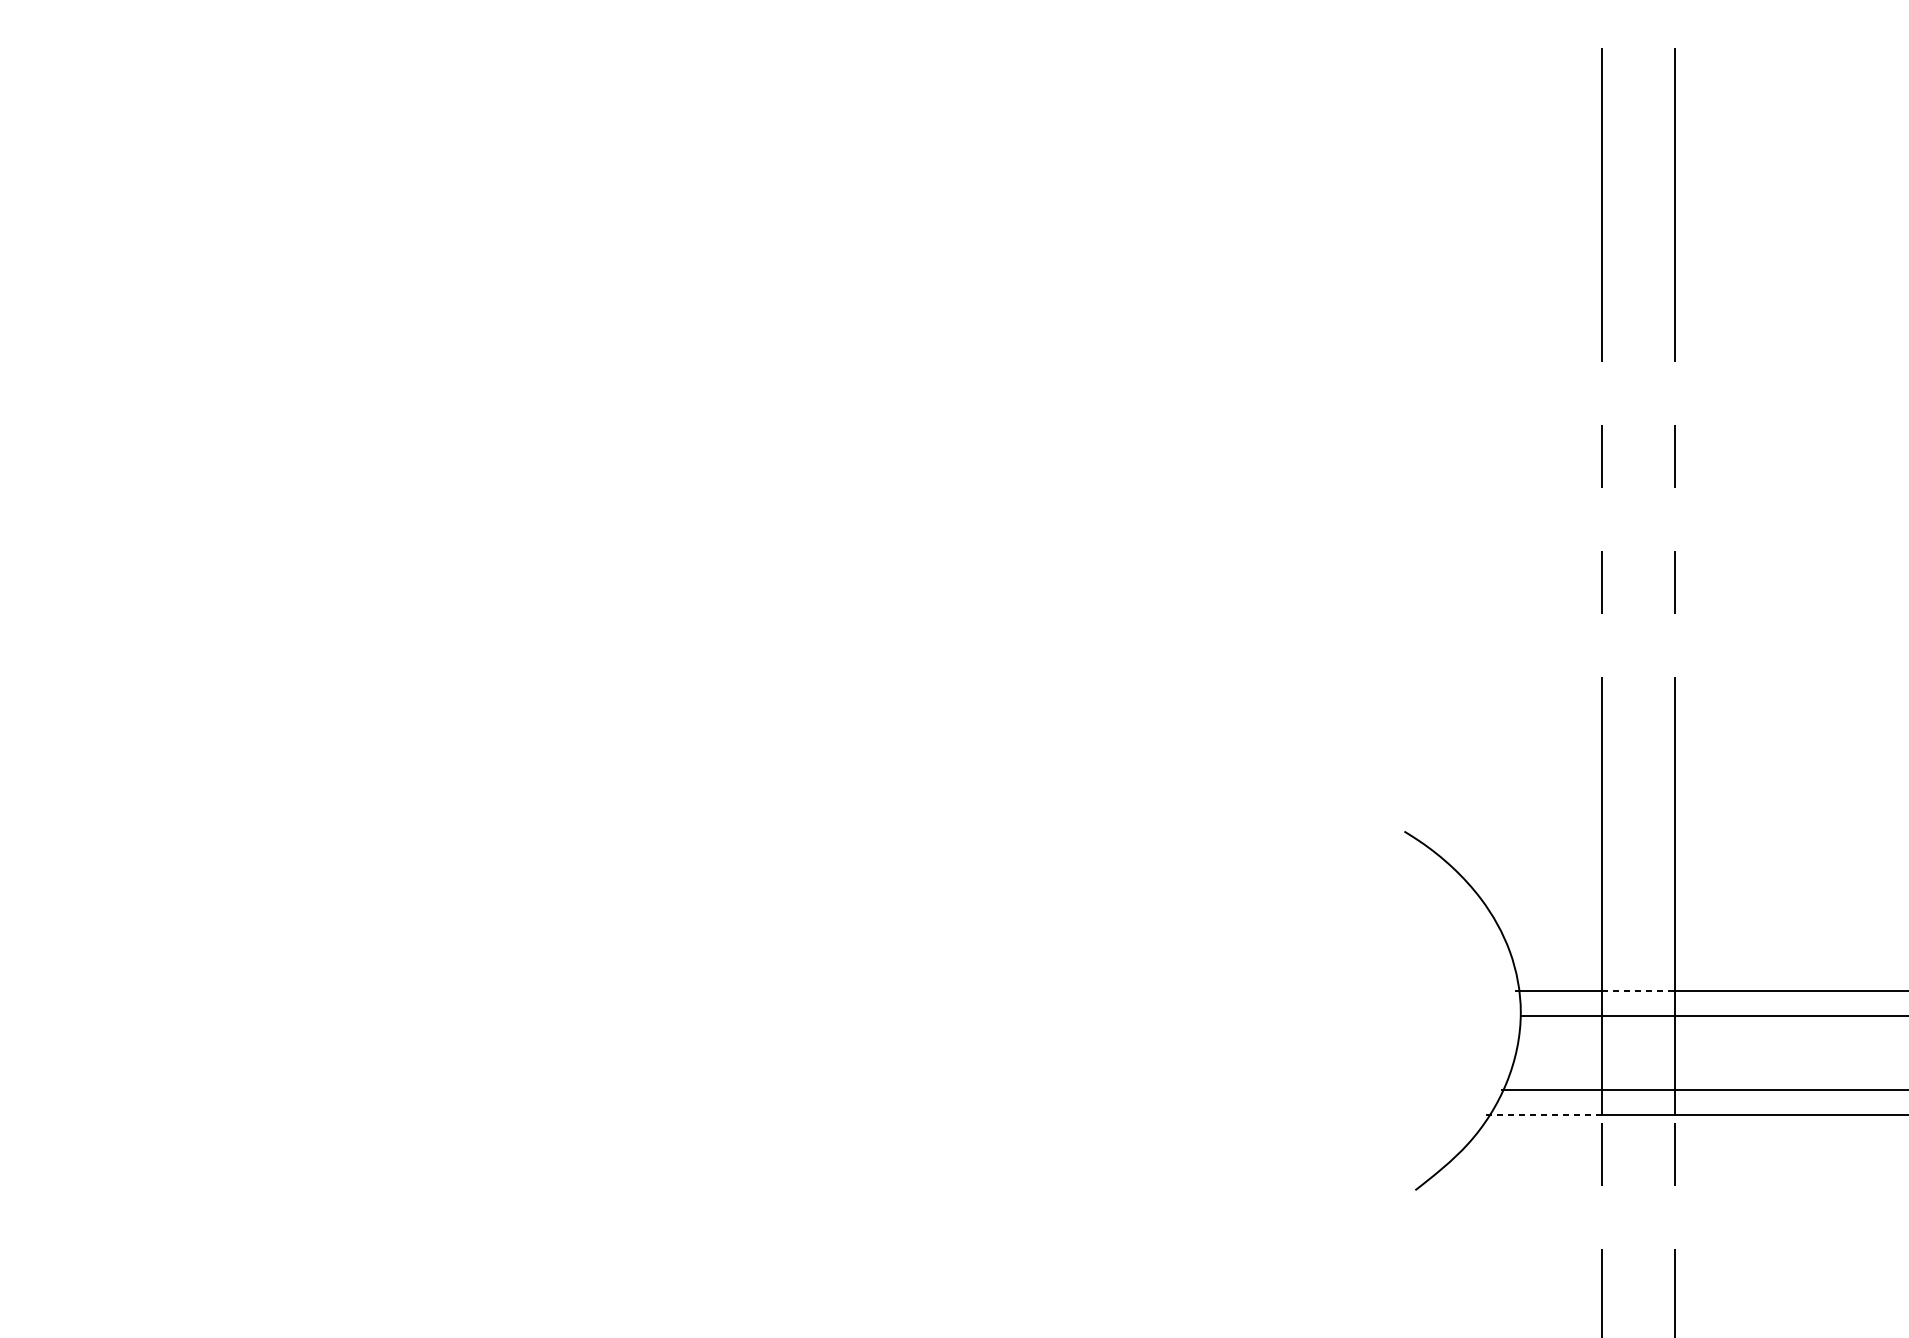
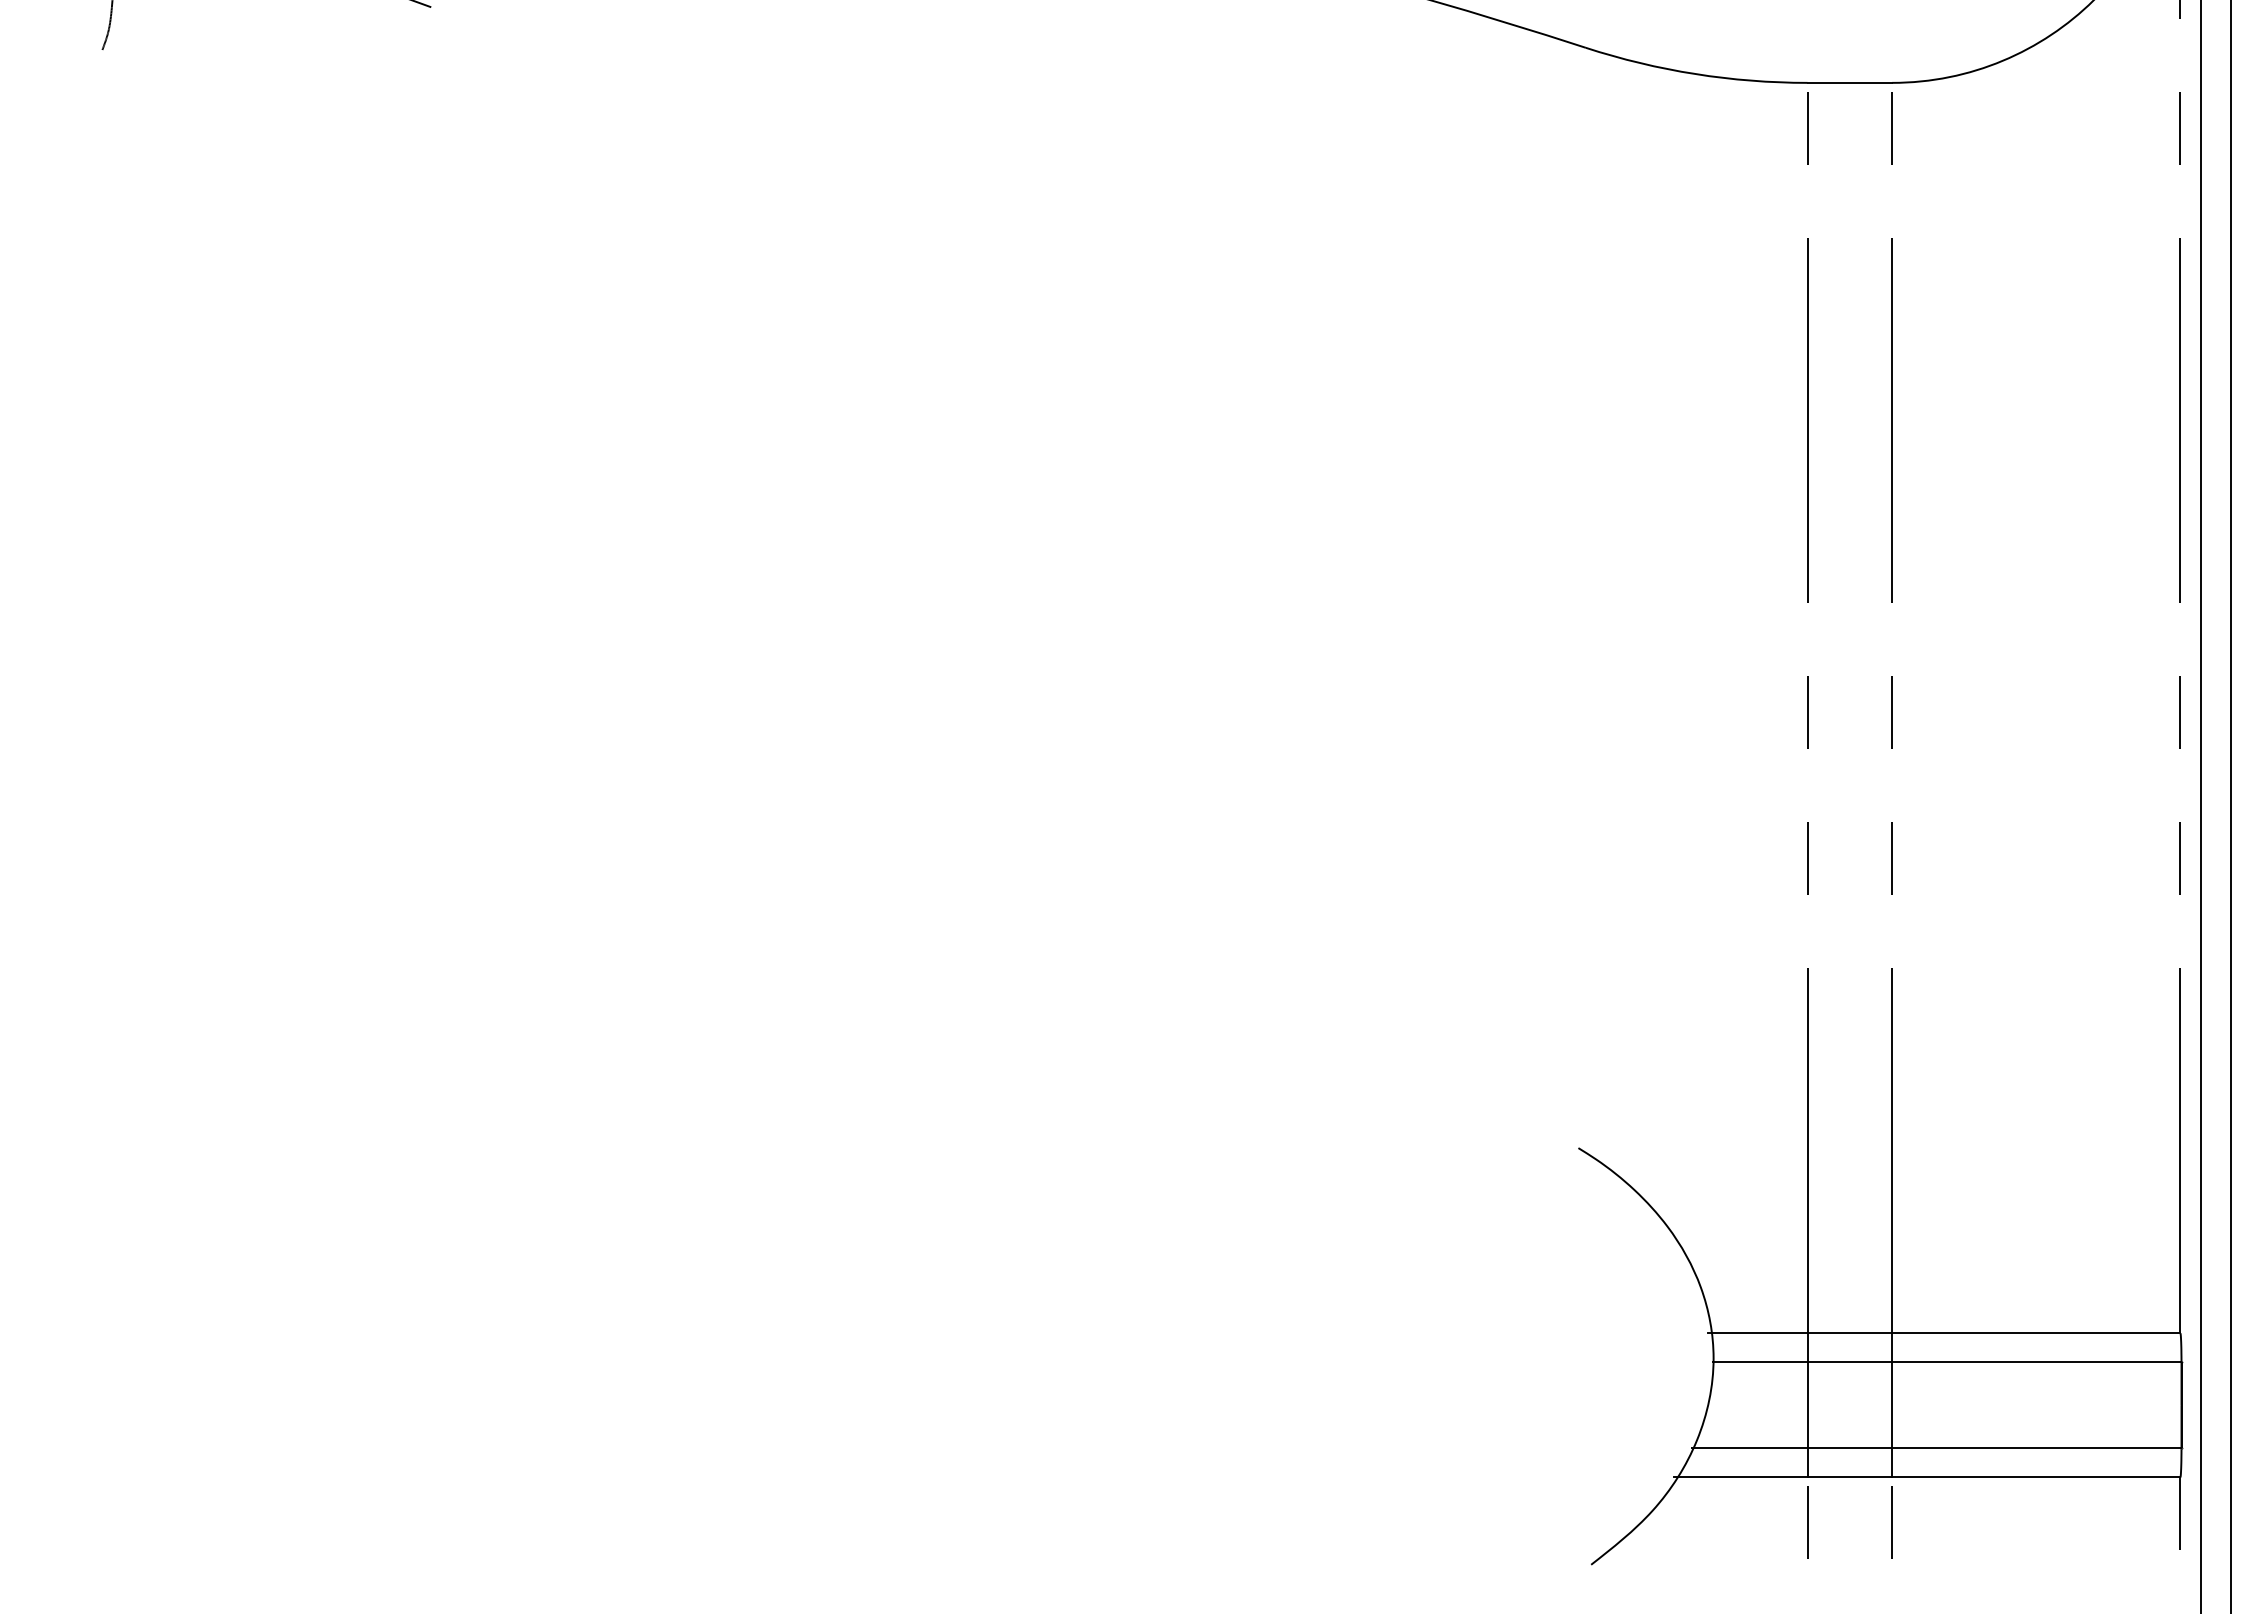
line: (1638, 991) -> (1850, 1333), dashed -> solid
line: (1543, 1115) -> (1740, 1477), dashed -> solid

